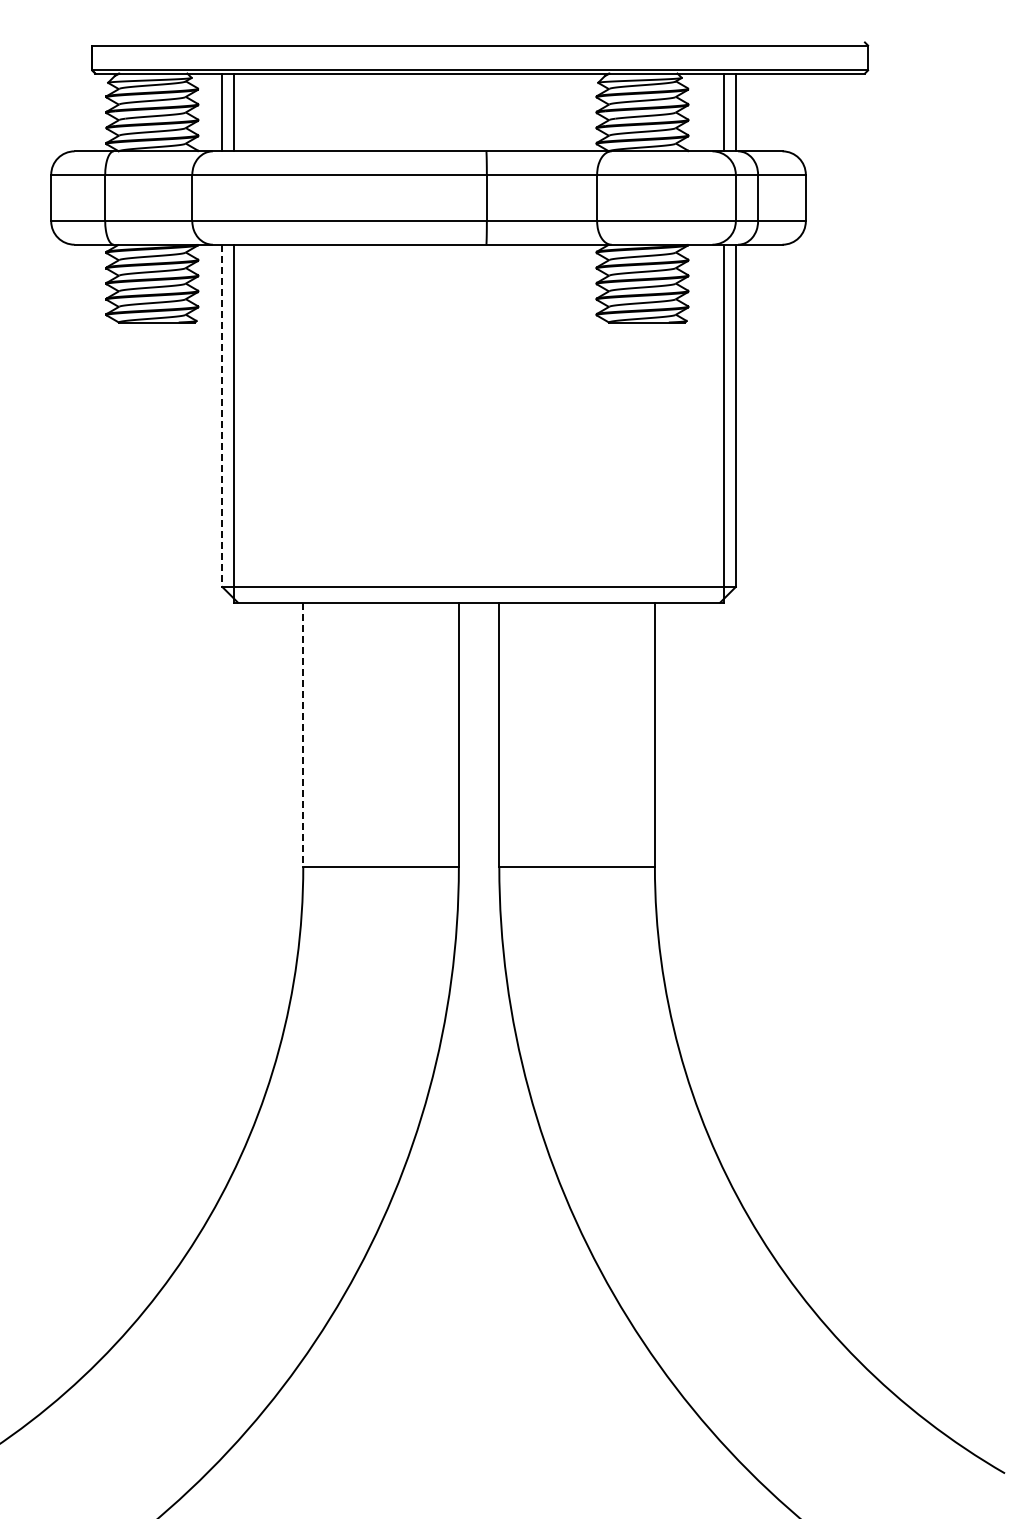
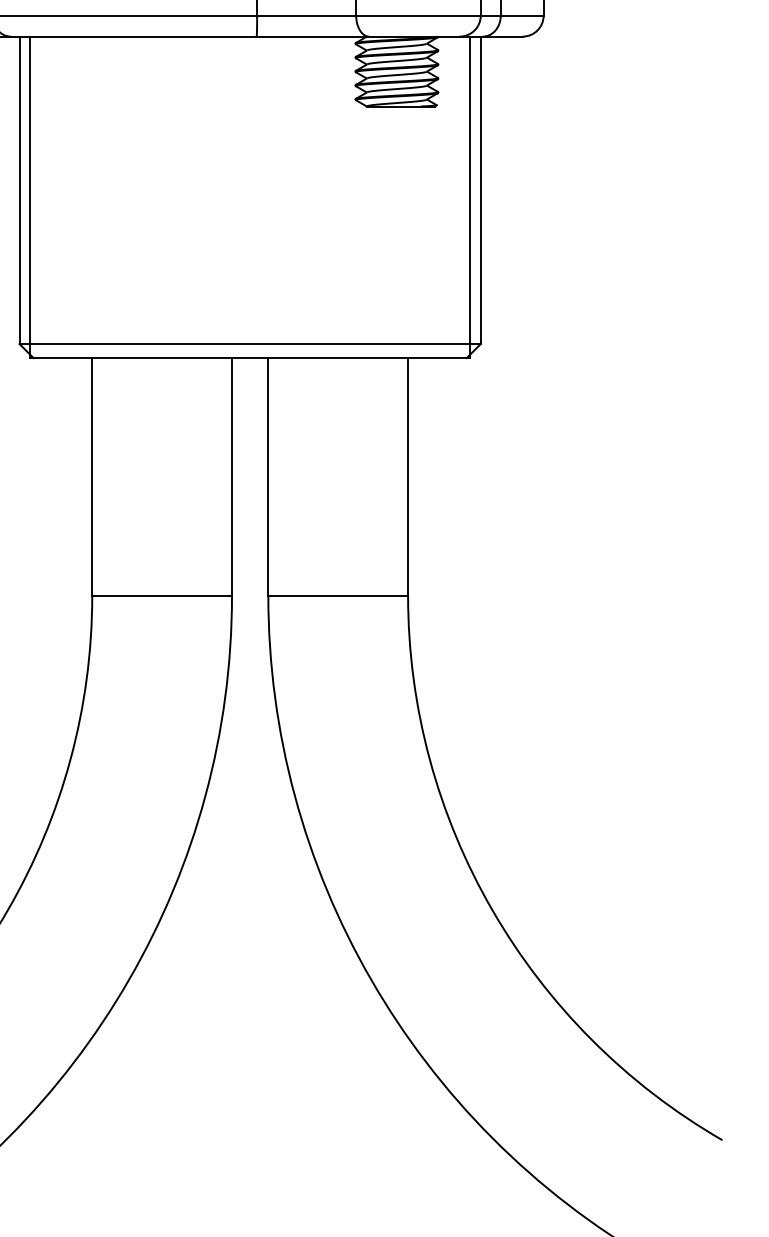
line: (222, 416) -> (19, 190), dashed -> solid
line: (303, 735) -> (92, 477), dashed -> solid

